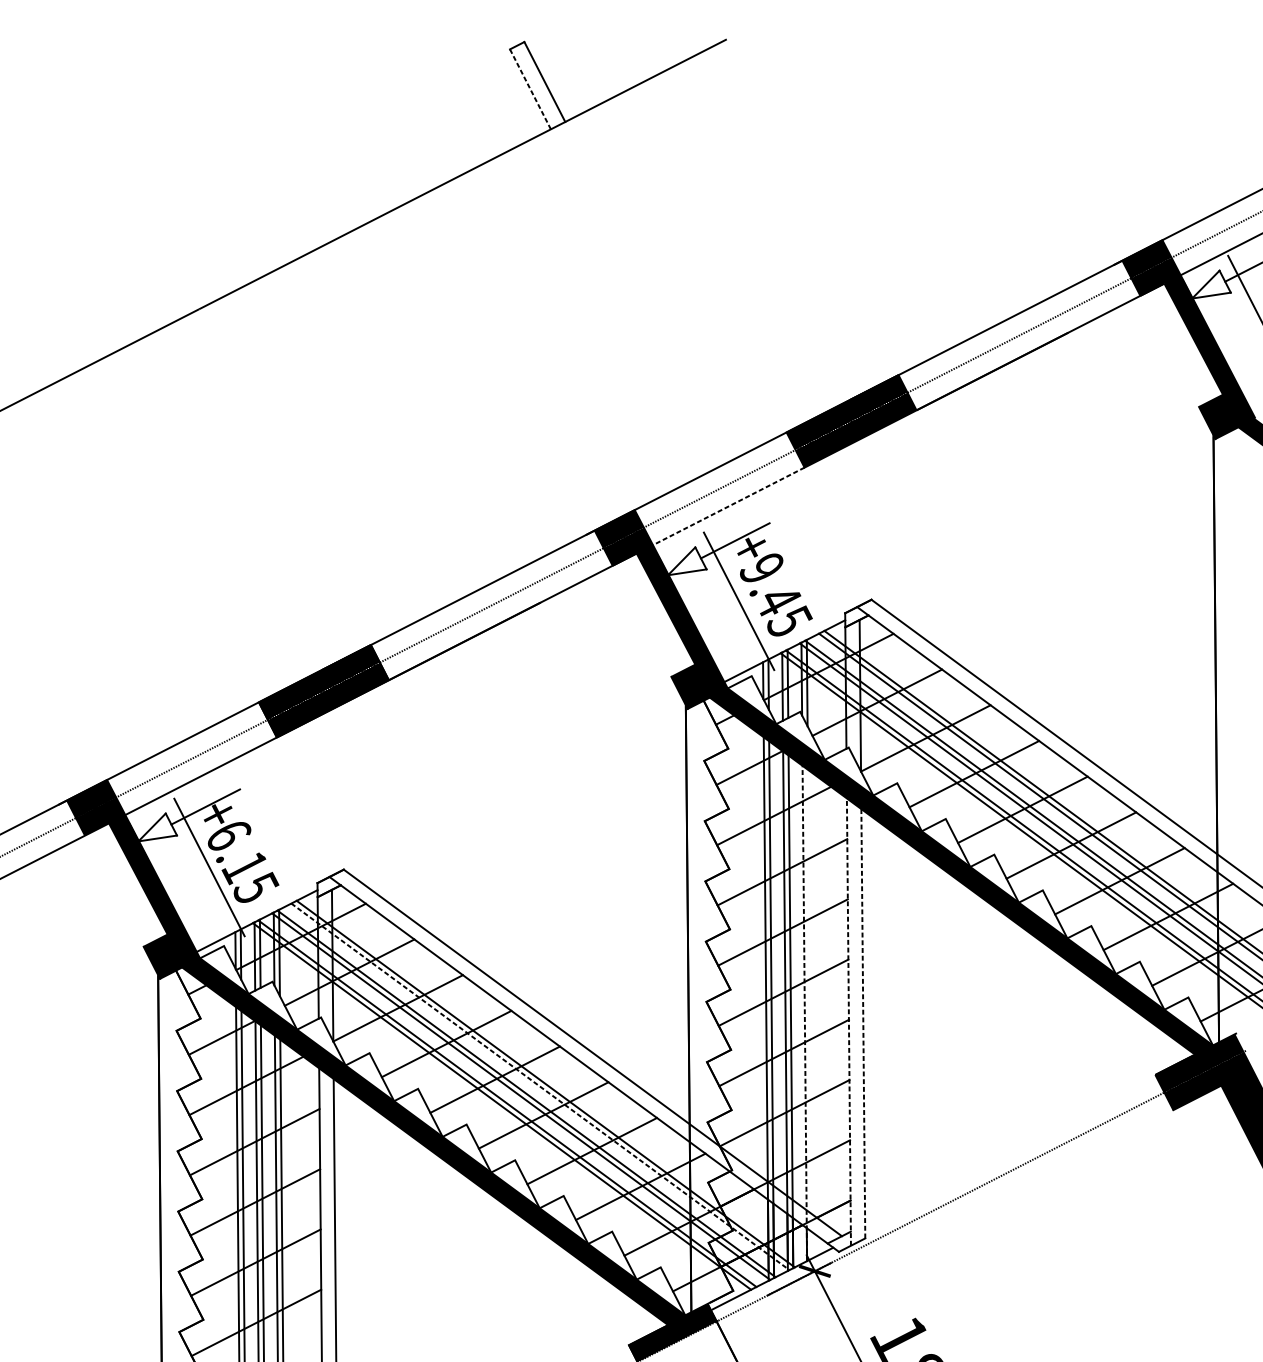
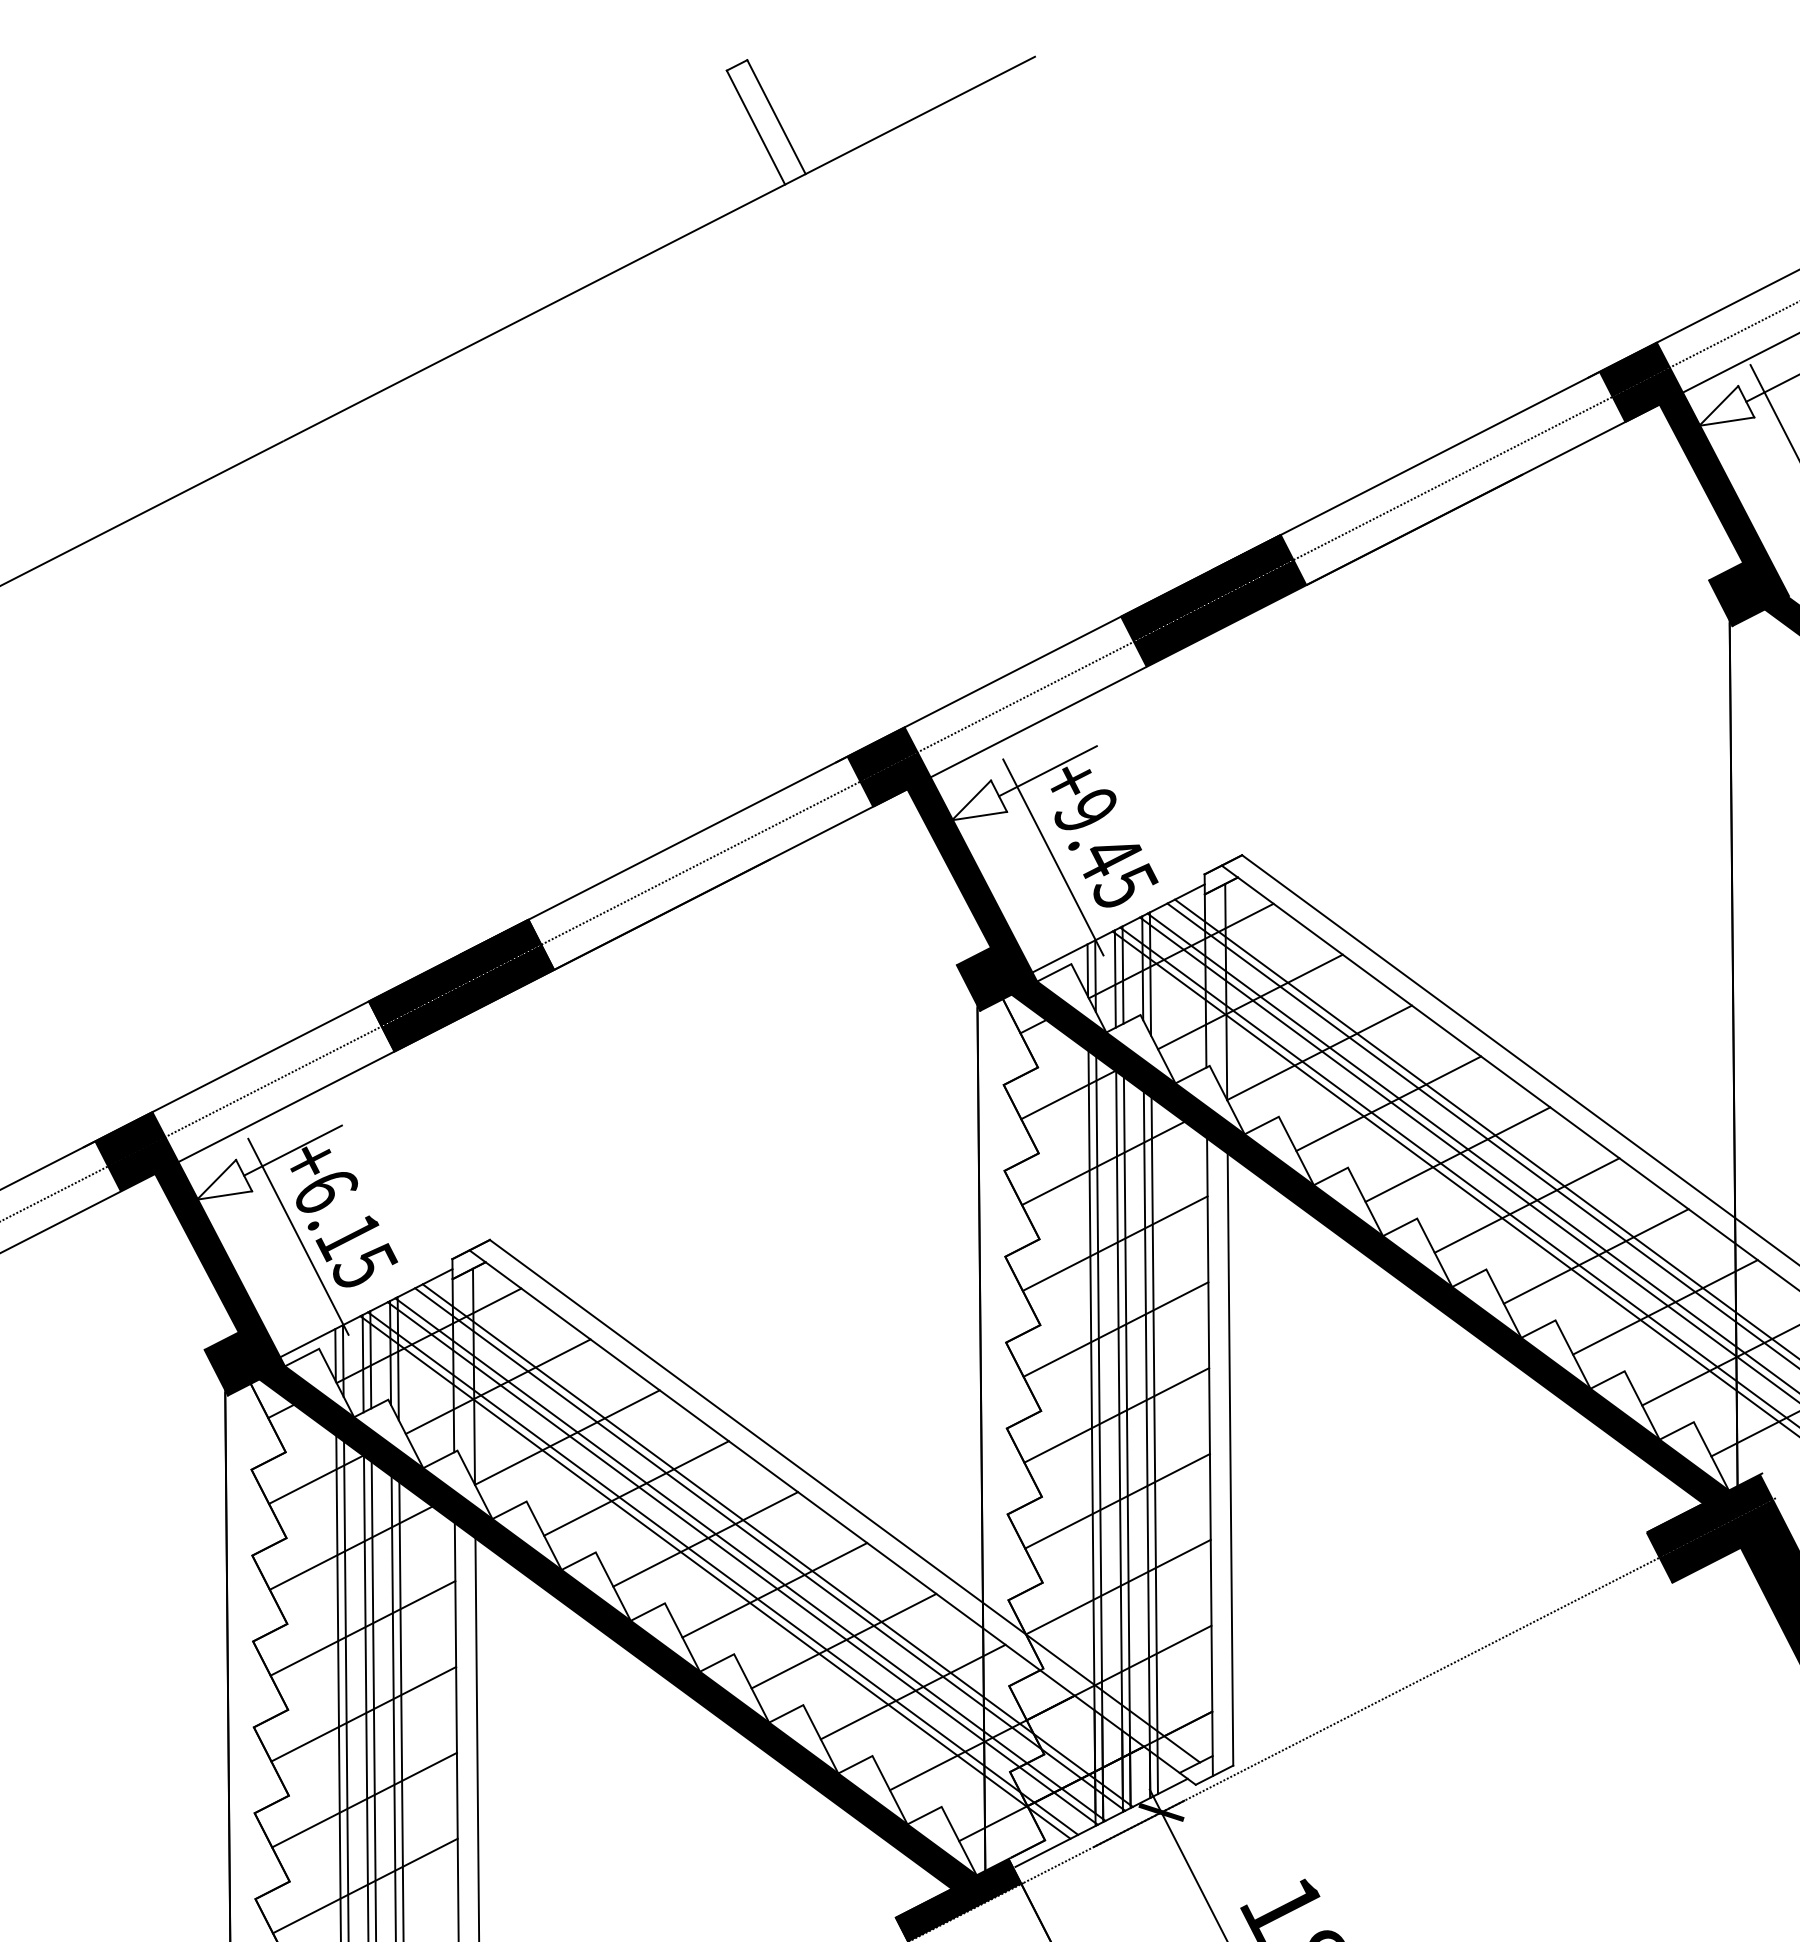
line: (530, 89) -> (755, 127), dashed -> solid
line: (728, 506) -> (1038, 722), dashed -> solid
line: (805, 1013) -> (1147, 1444), dashed -> solid
line: (810, 1013) -> (1154, 1445), added
line: (848, 1022) -> (1209, 1457), dashed -> solid
line: (863, 1023) -> (1230, 1459), dashed -> solid
line: (540, 1086) -> (770, 1549), dashed -> solid

